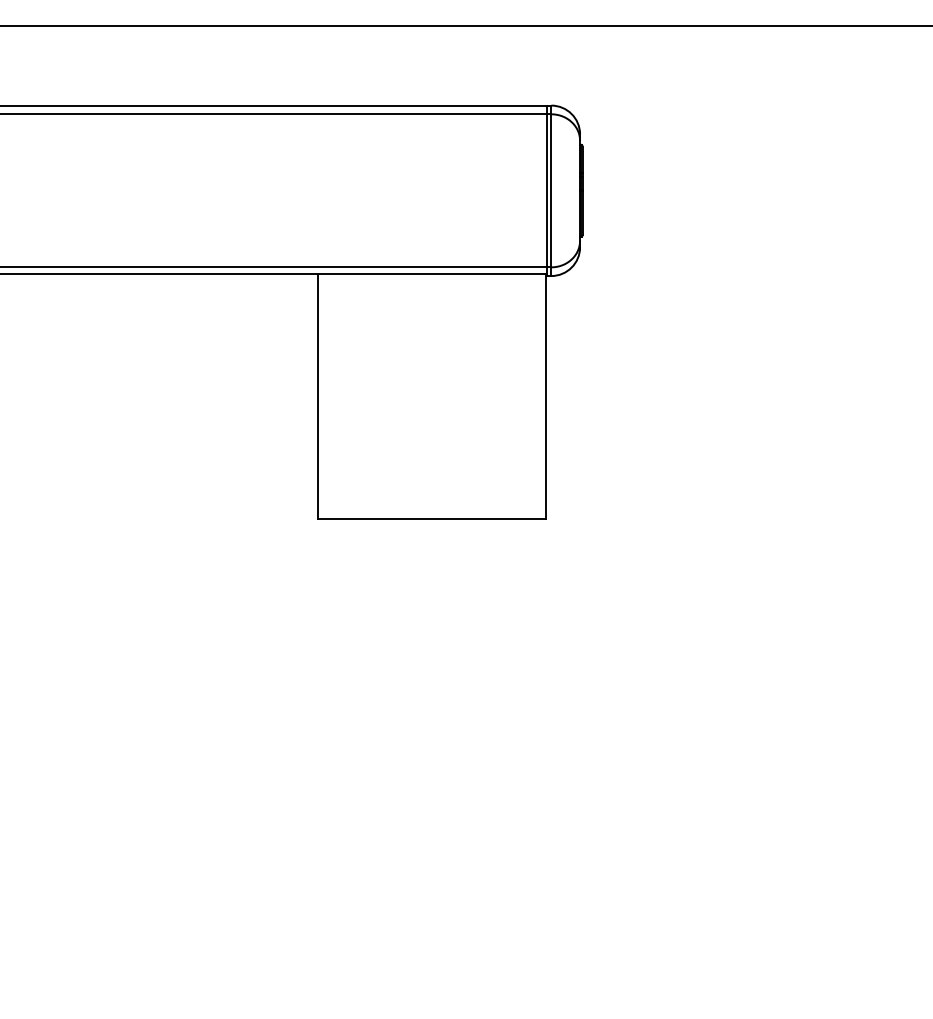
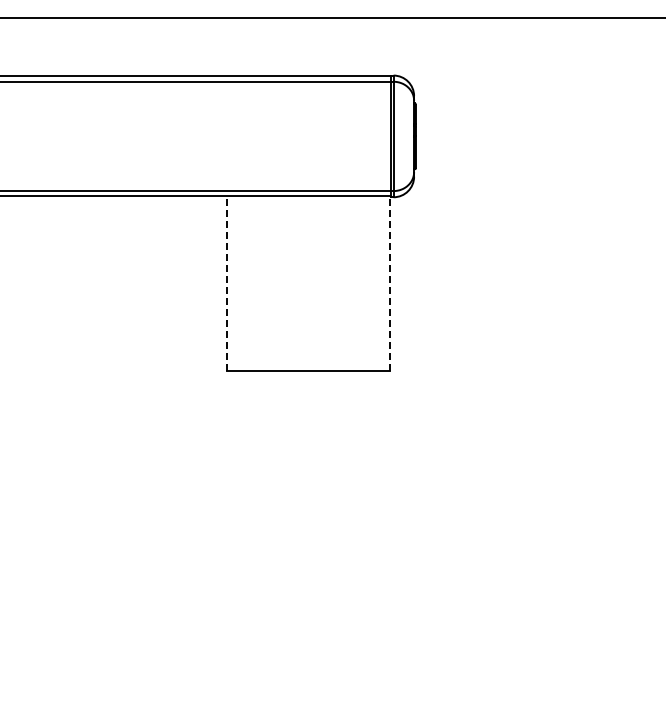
line: (318, 396) -> (227, 283), solid -> dashed
line: (547, 396) -> (390, 283), solid -> dashed

